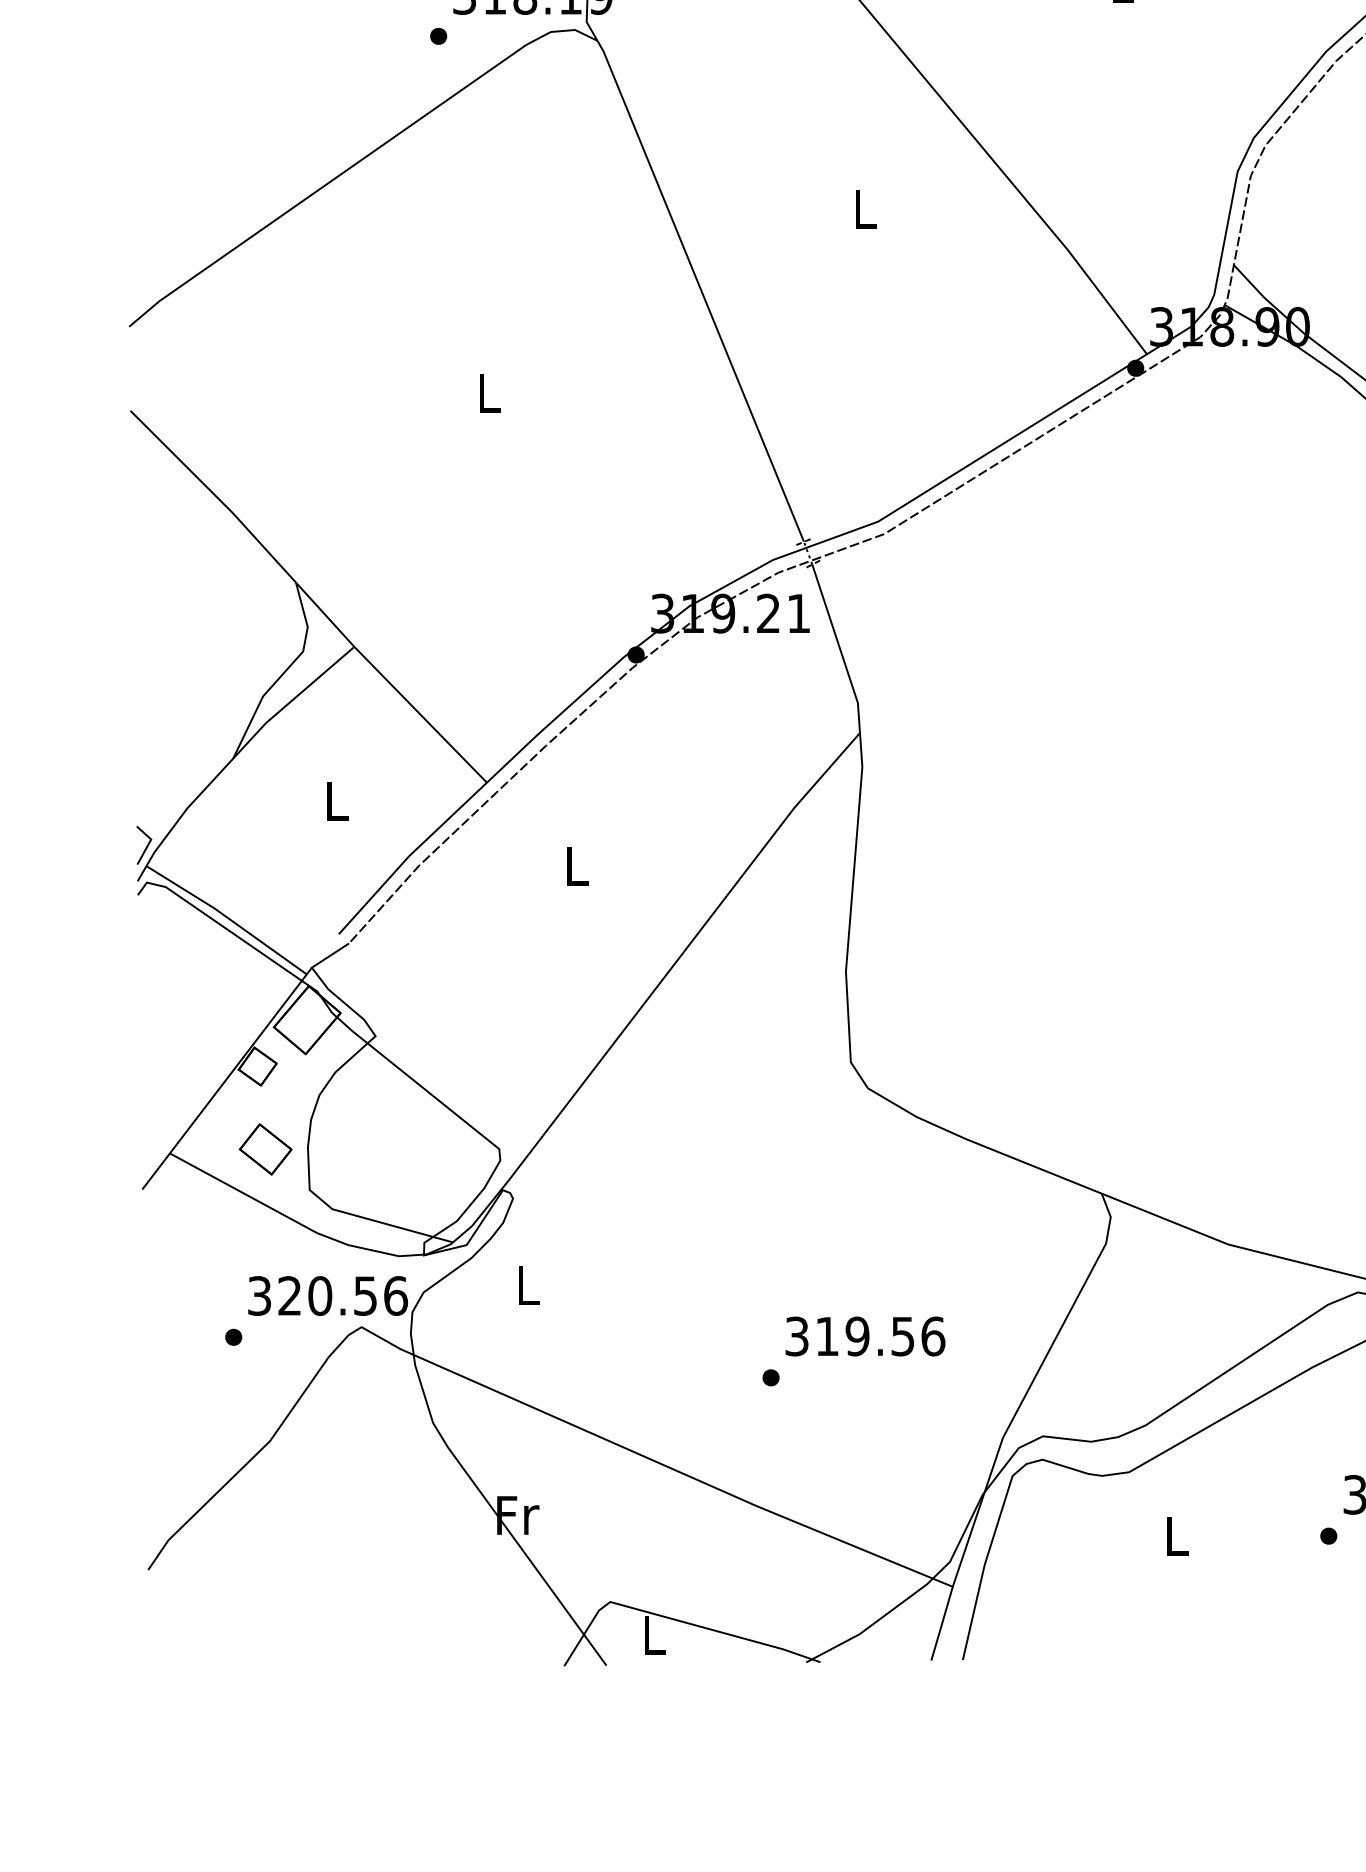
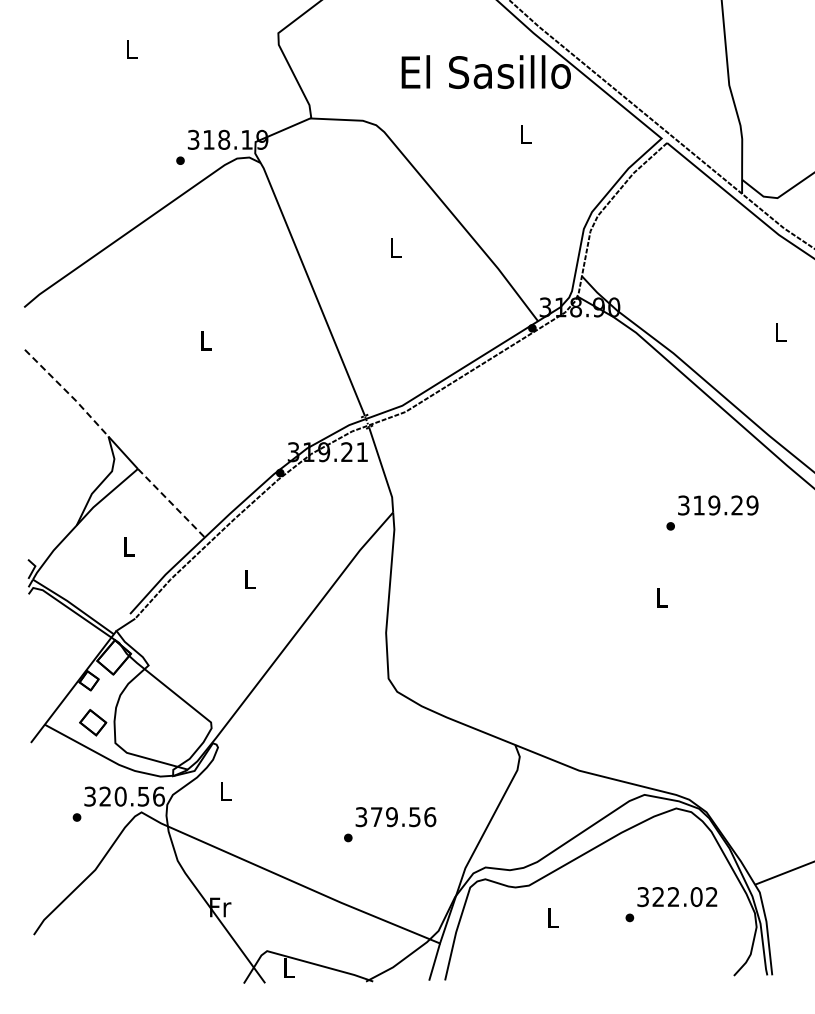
line: (214, 495) -> (67, 392), solid -> dashed
line: (420, 715) -> (171, 503), solid -> dashed
text: (826, 1335) -> (376, 816), 319.56 -> 379.56

